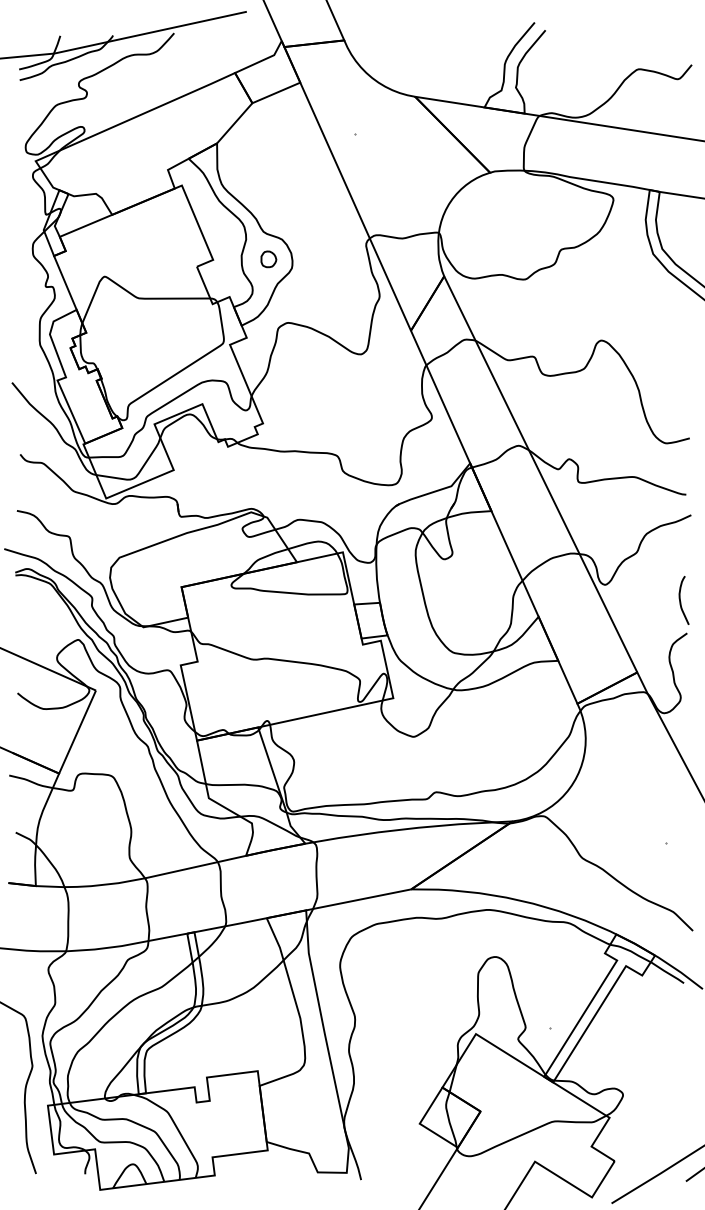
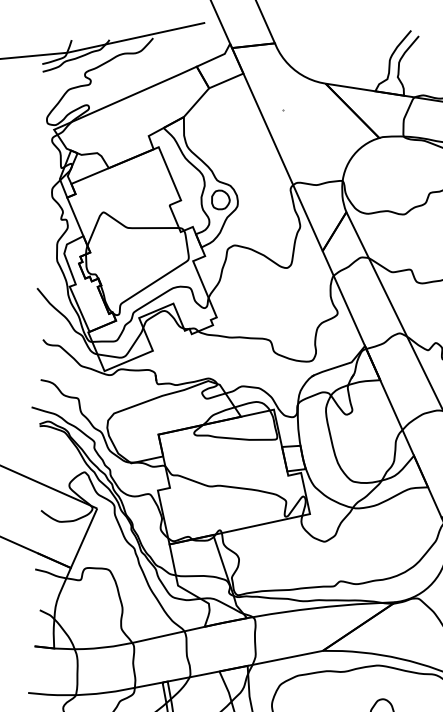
part: (268, 259) -> (220, 200), size x1.67

